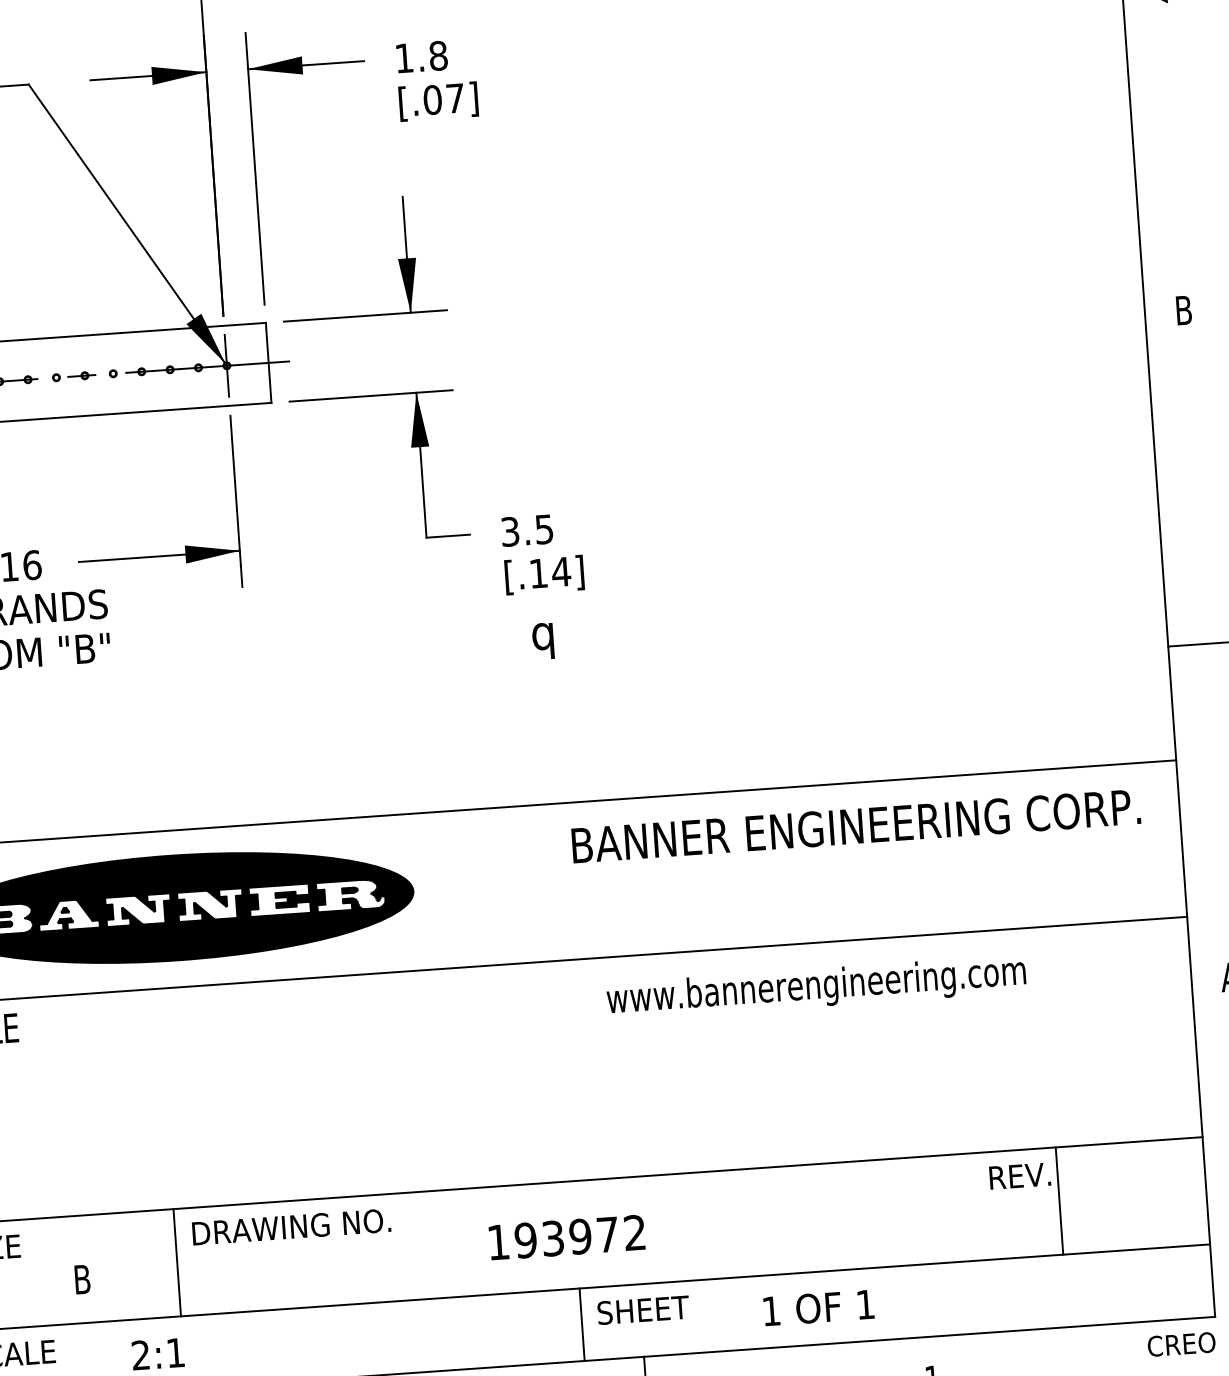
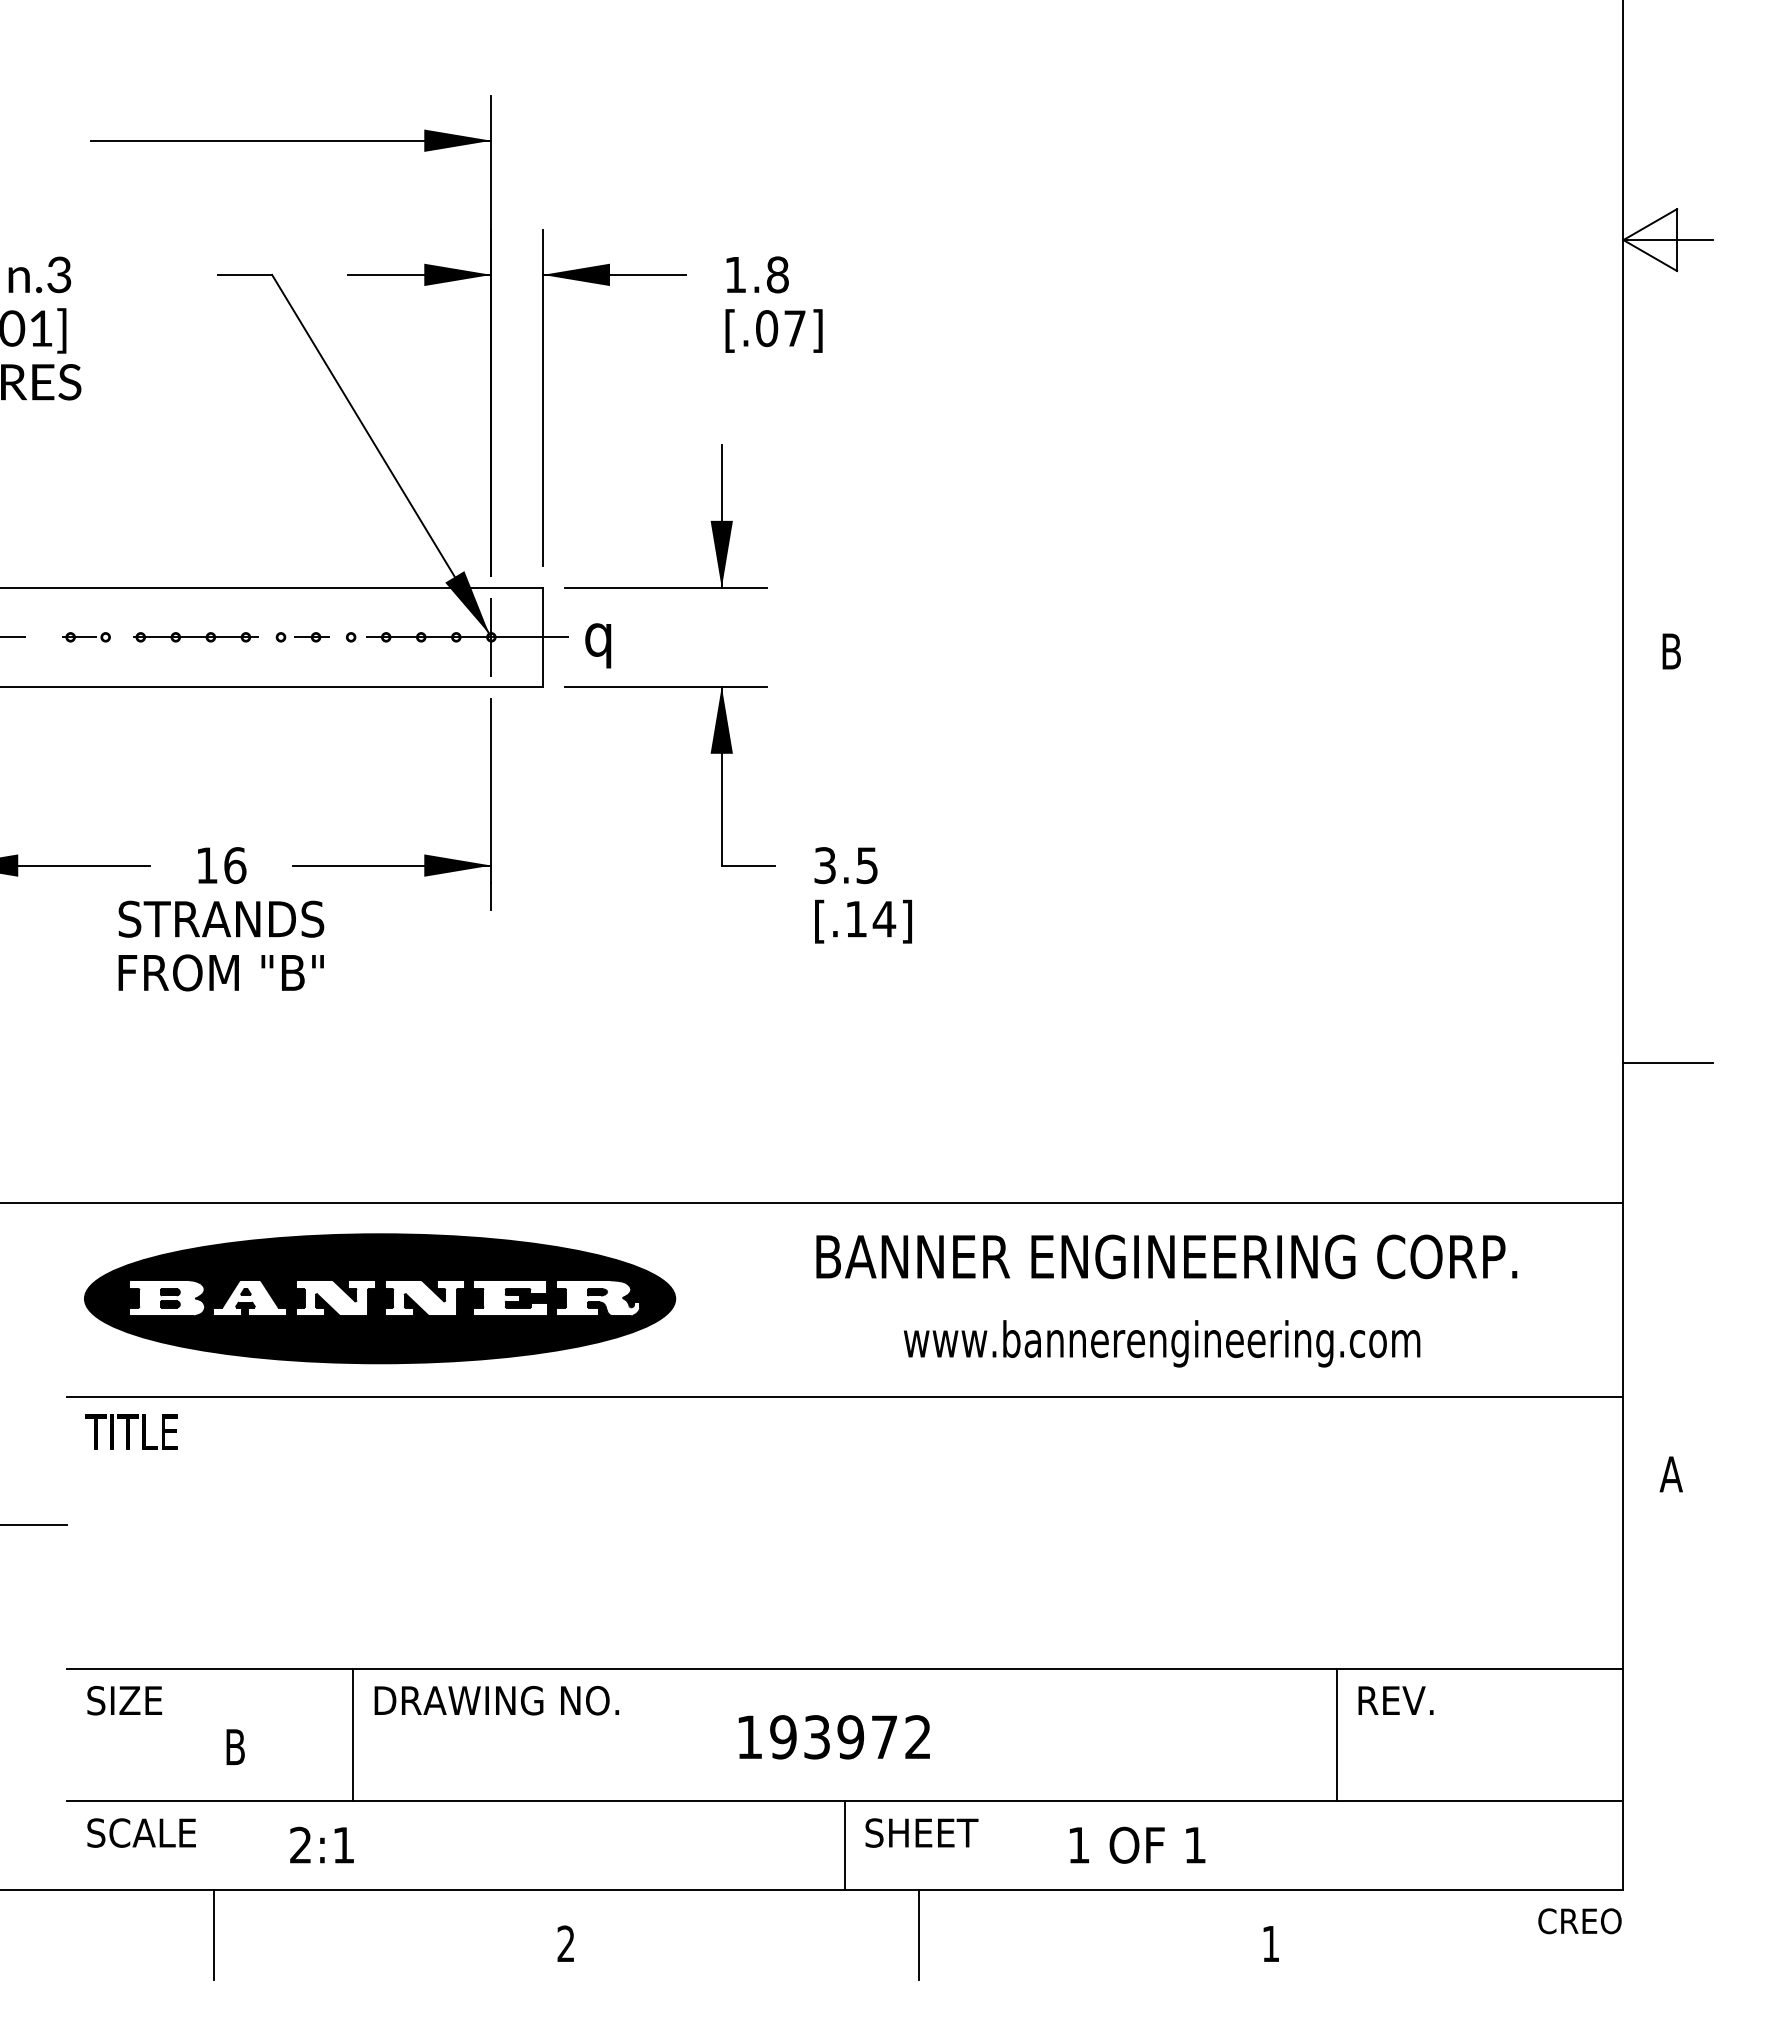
text: (543, 641) -> (598, 645), moved
text: (855, 825) -> (1166, 1256), moved
text: (816, 987) -> (1162, 1343), moved
line: (1059, 1200) -> (1337, 1734), moved

